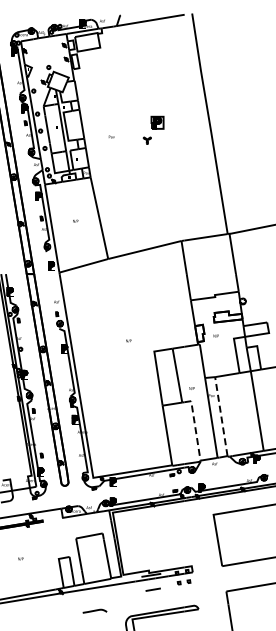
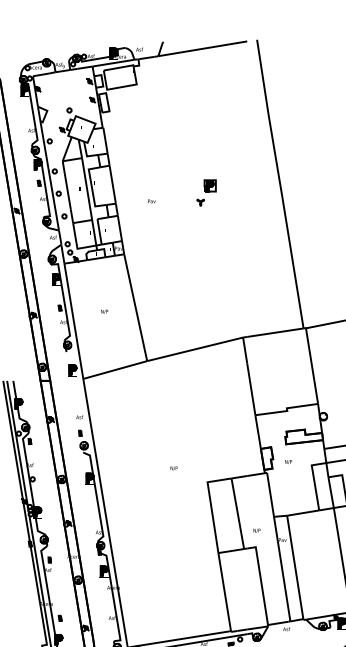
part: (153, 130) -> (206, 192), size x0.71
line: (221, 416) -> (295, 567), dashed -> solid
line: (195, 427) -> (261, 581), dashed -> solid

